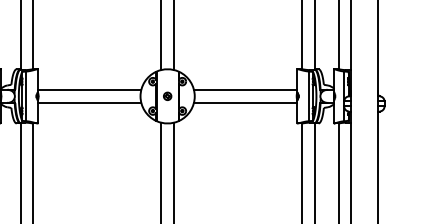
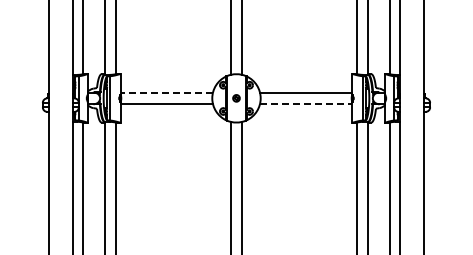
line: (89, 89) -> (166, 92), solid -> dashed
line: (246, 103) -> (306, 104), solid -> dashed

